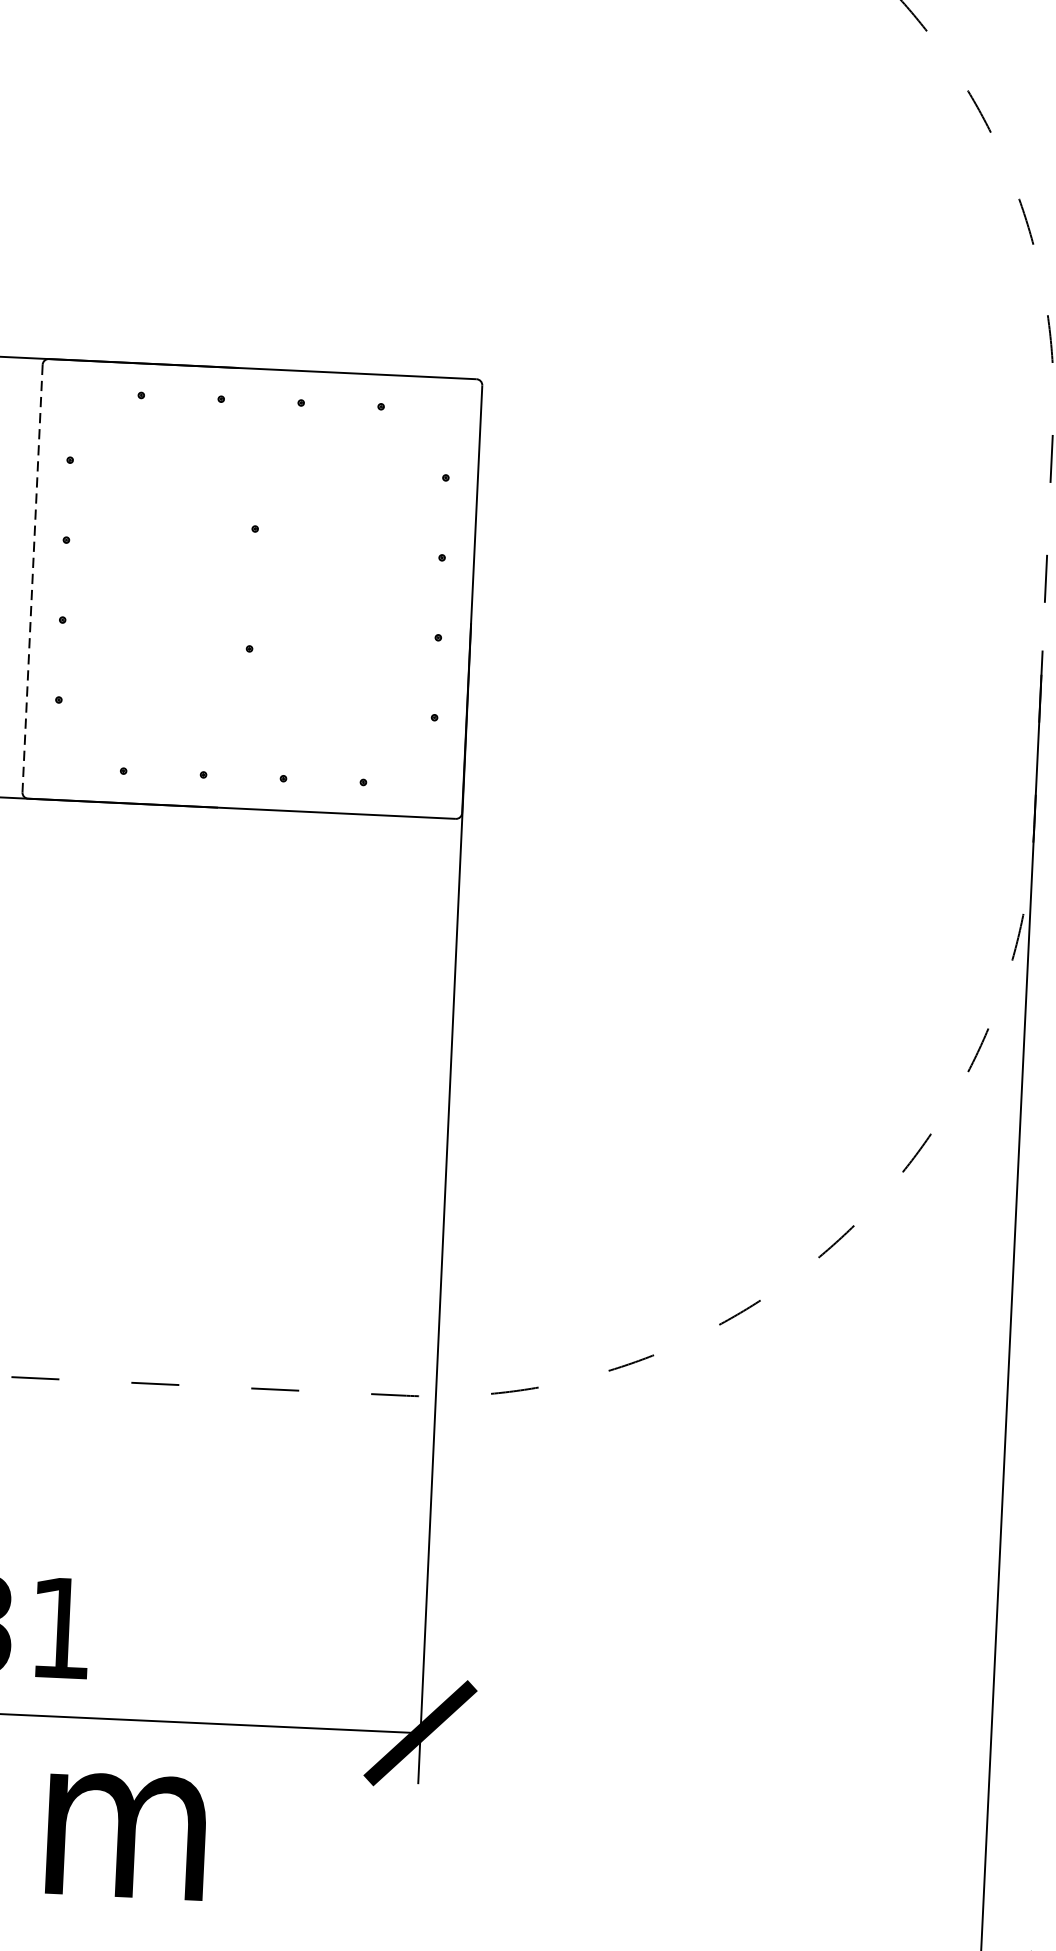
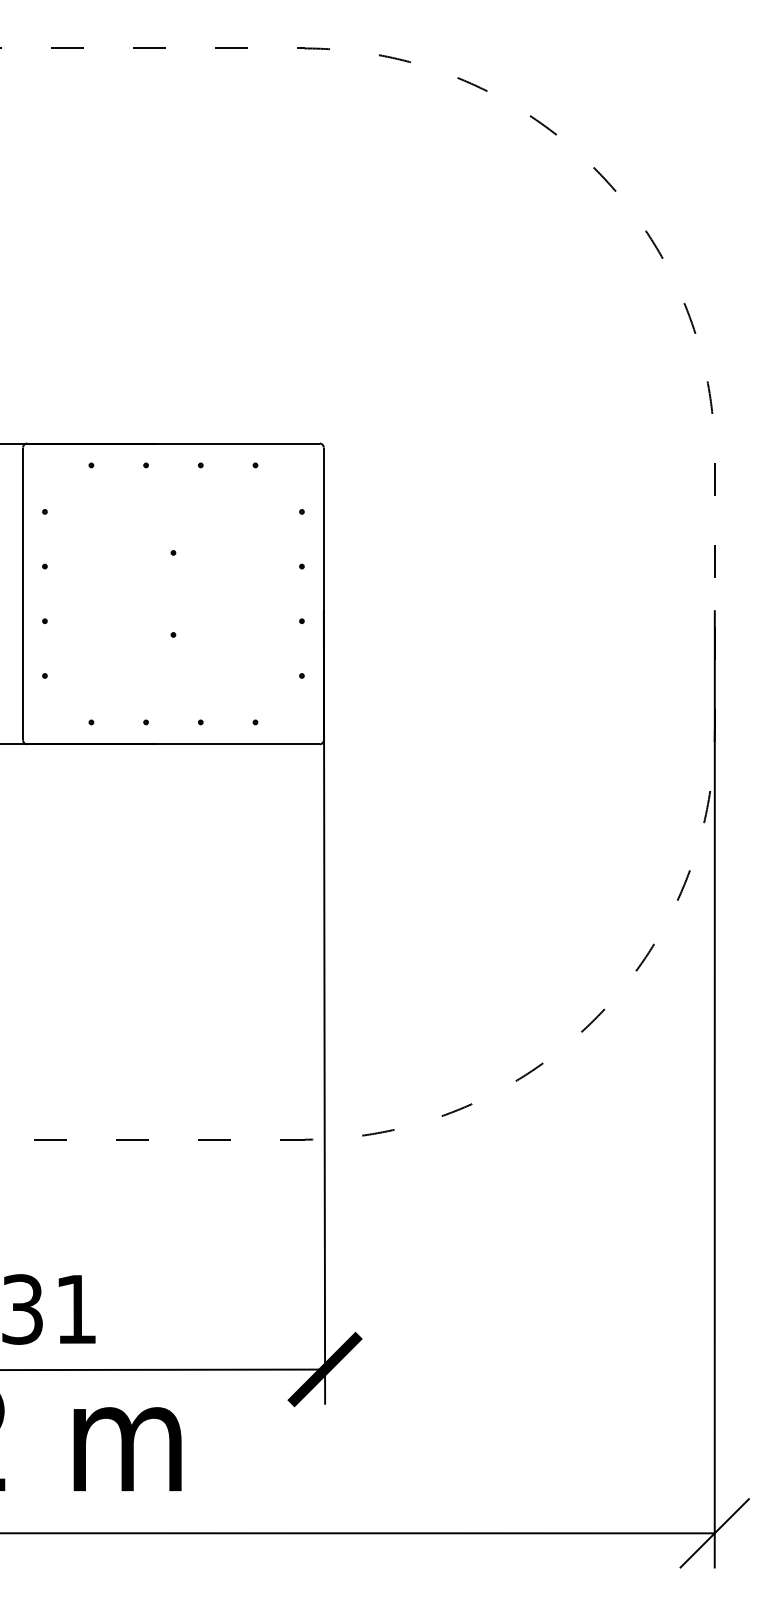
line: (33, 579) -> (23, 594), dashed -> solid

